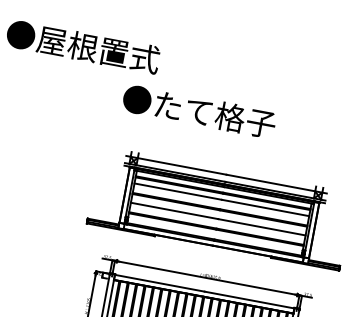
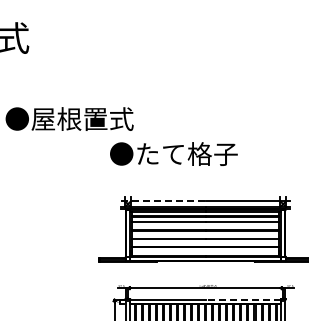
line: (176, 165) -> (163, 201), solid -> dashed
line: (249, 299) -> (243, 299), solid -> dashed

